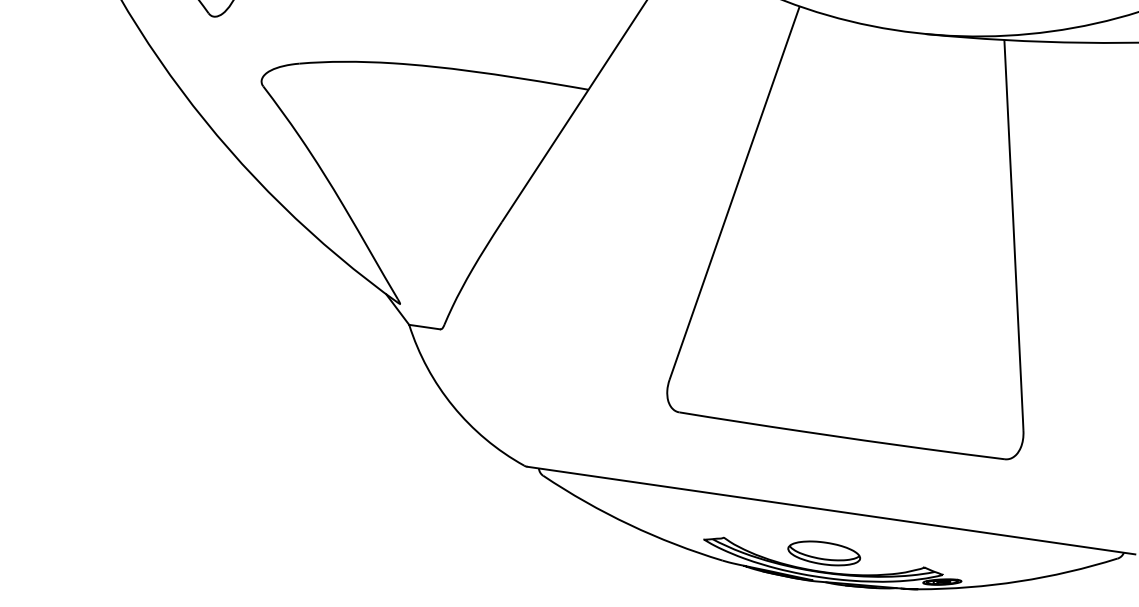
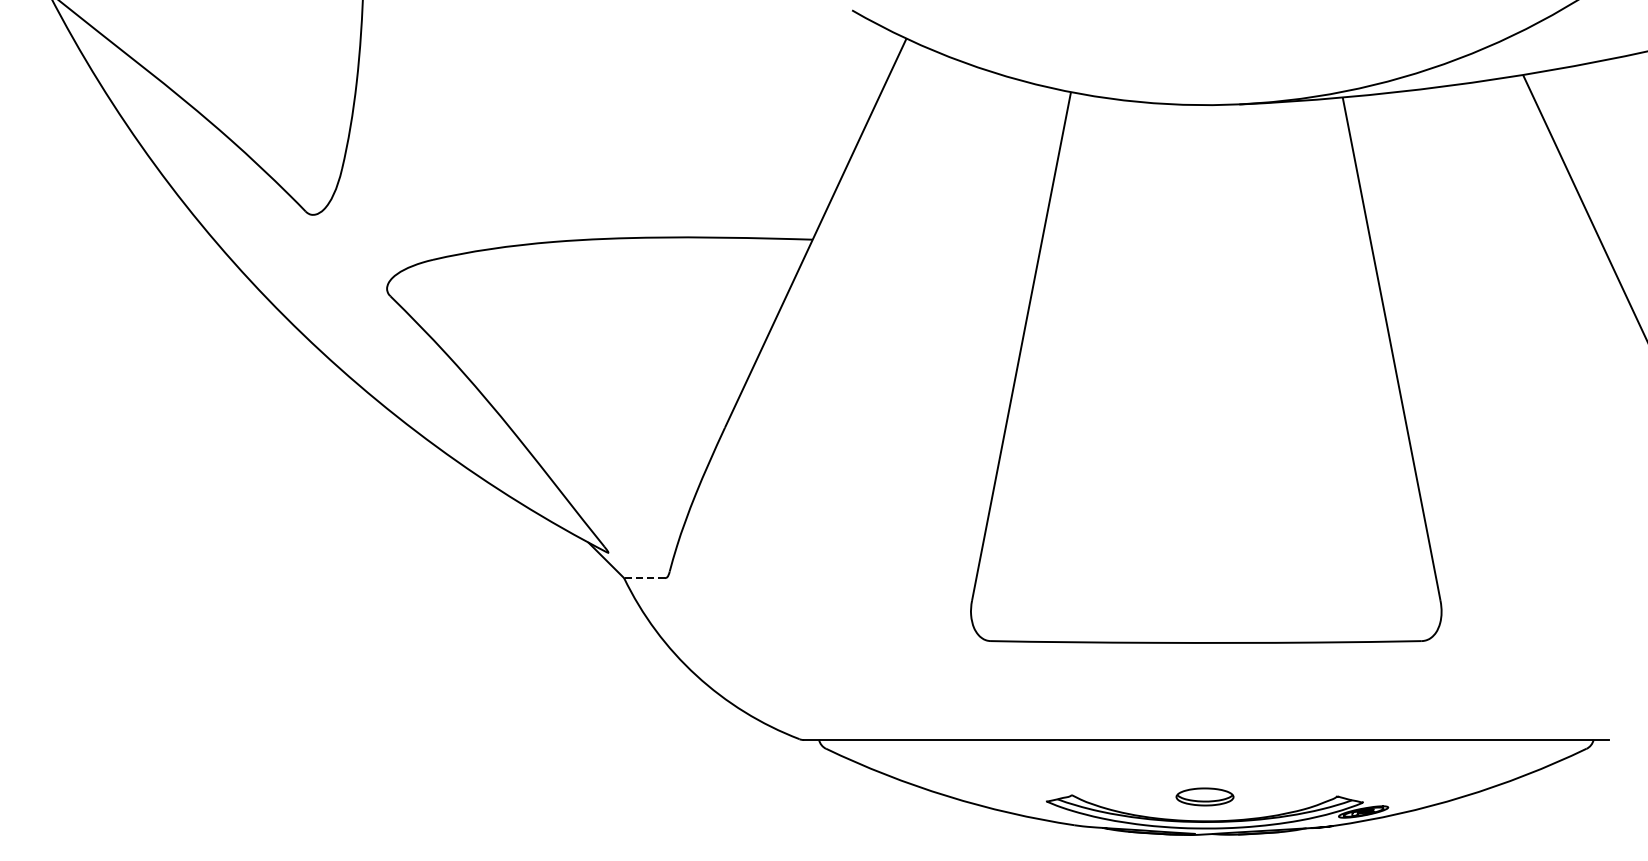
line: (423, 327) -> (643, 578), solid -> dashed
part: (823, 553) -> (1204, 796), size x0.6

